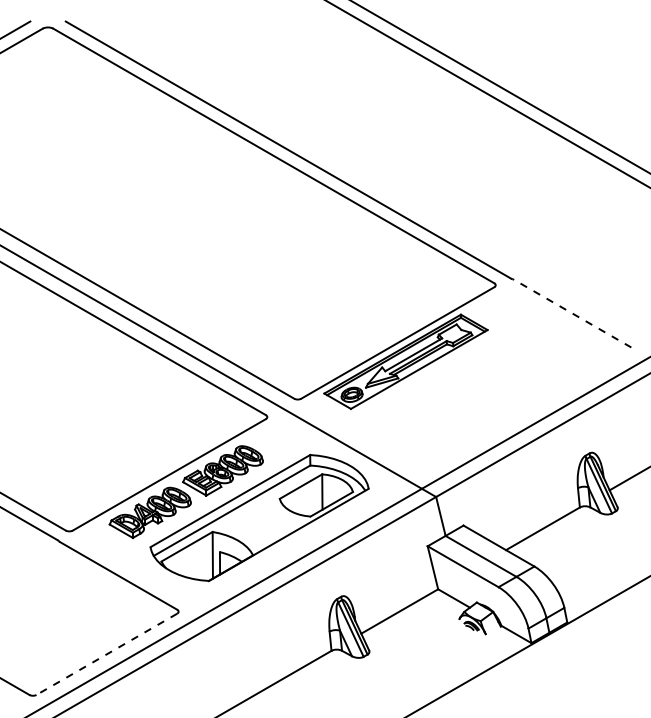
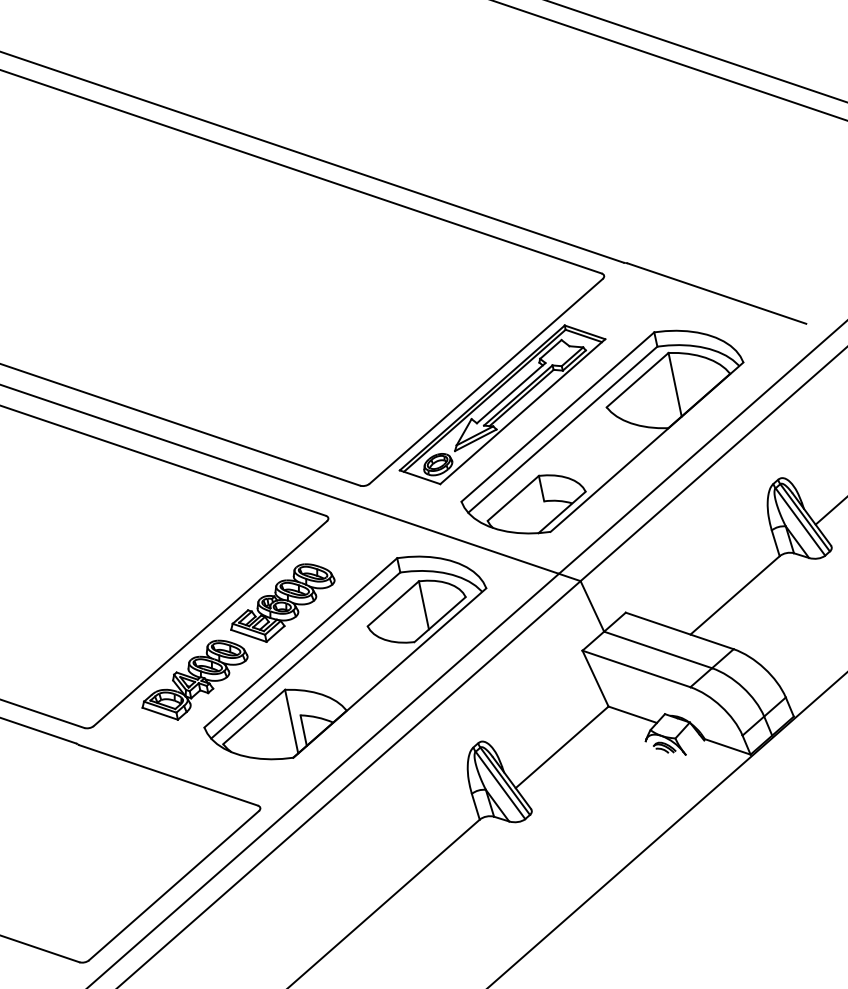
line: (572, 313) -> (716, 293), dashed -> solid
part: (472, 395) -> (602, 432), added
line: (106, 654) -> (173, 886), dashed -> solid

